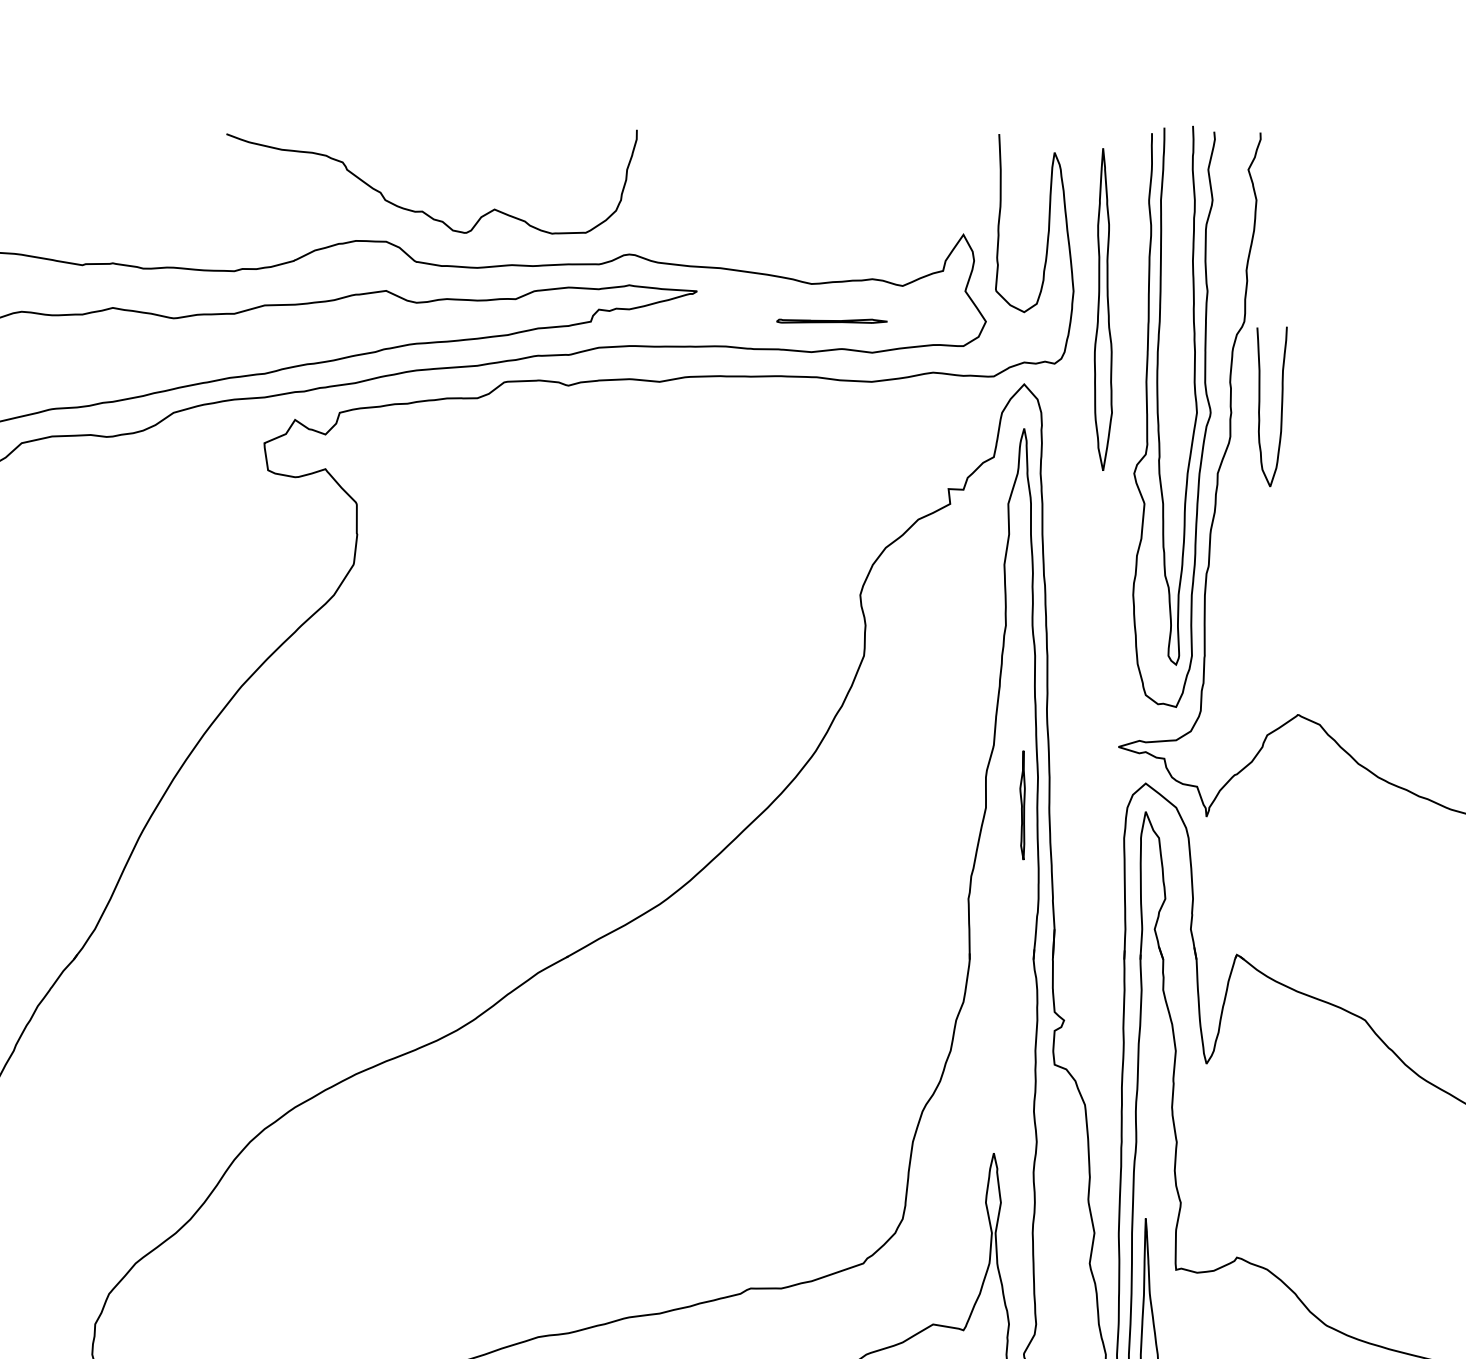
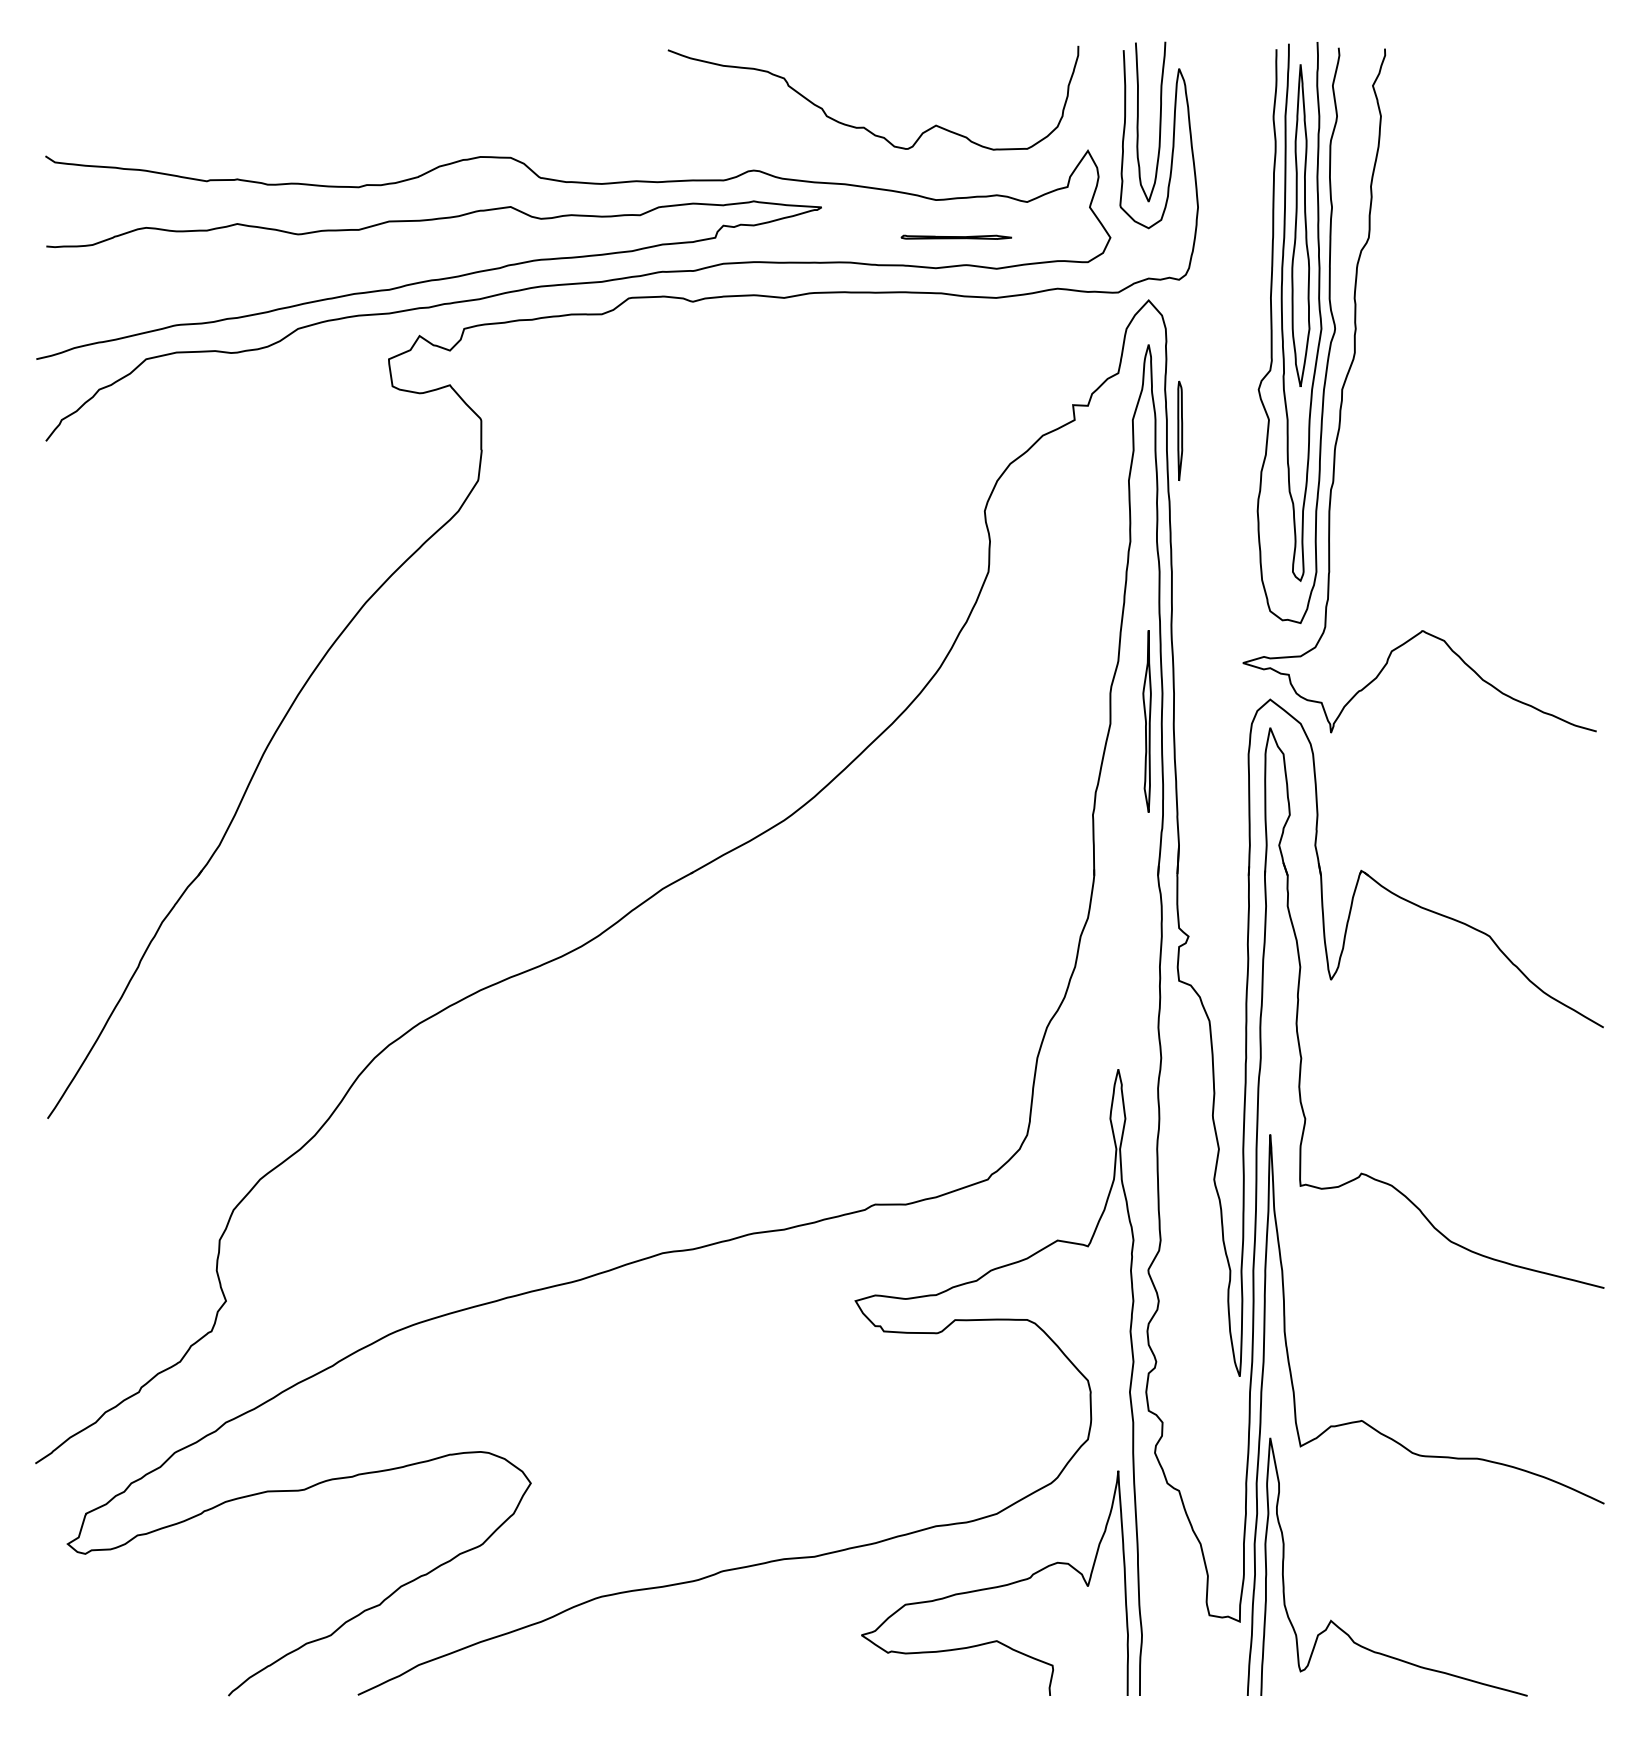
curve: (422, 210) -> (863, 126), moved
part: (1103, 309) -> (1300, 225), moved
curve: (1281, 406) -> (1159, 121), moved
part: (1056, 514) -> (1180, 430), added
part: (1022, 805) -> (1146, 721), size x1.67

